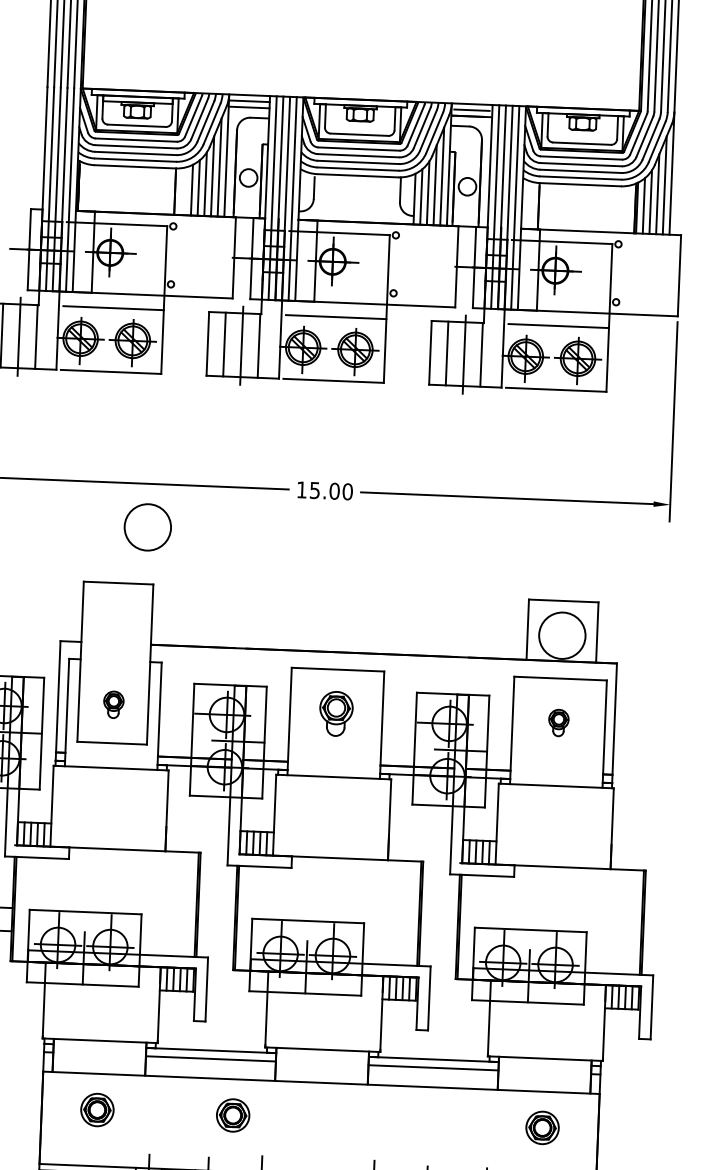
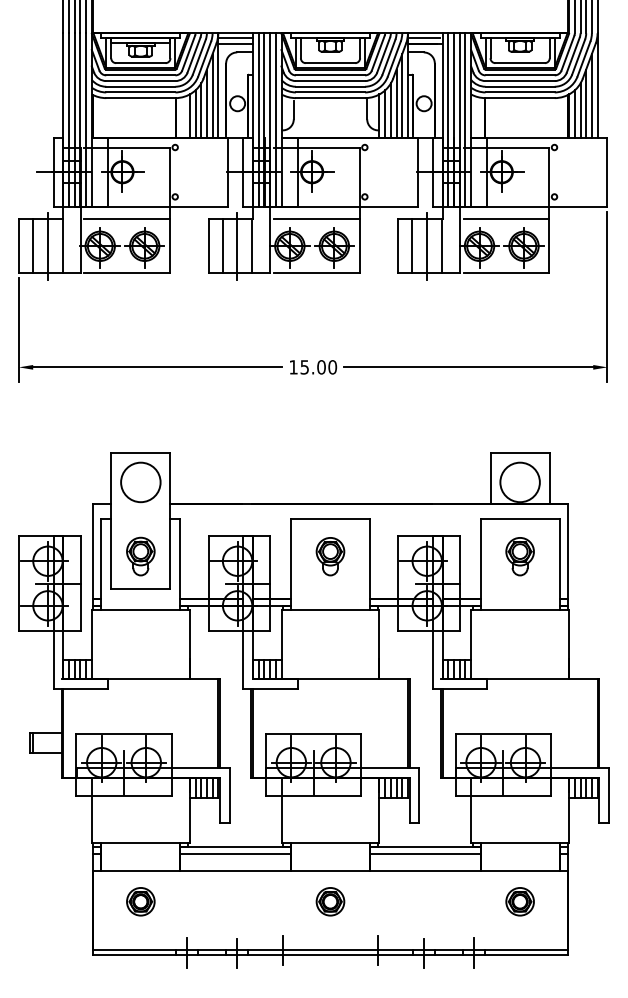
circle: (147, 527) -> (140, 482), moved
part: (113, 704) -> (140, 556), size x1.67
part: (558, 722) -> (519, 556), size x1.67
part: (233, 1115) -> (330, 901), moved

